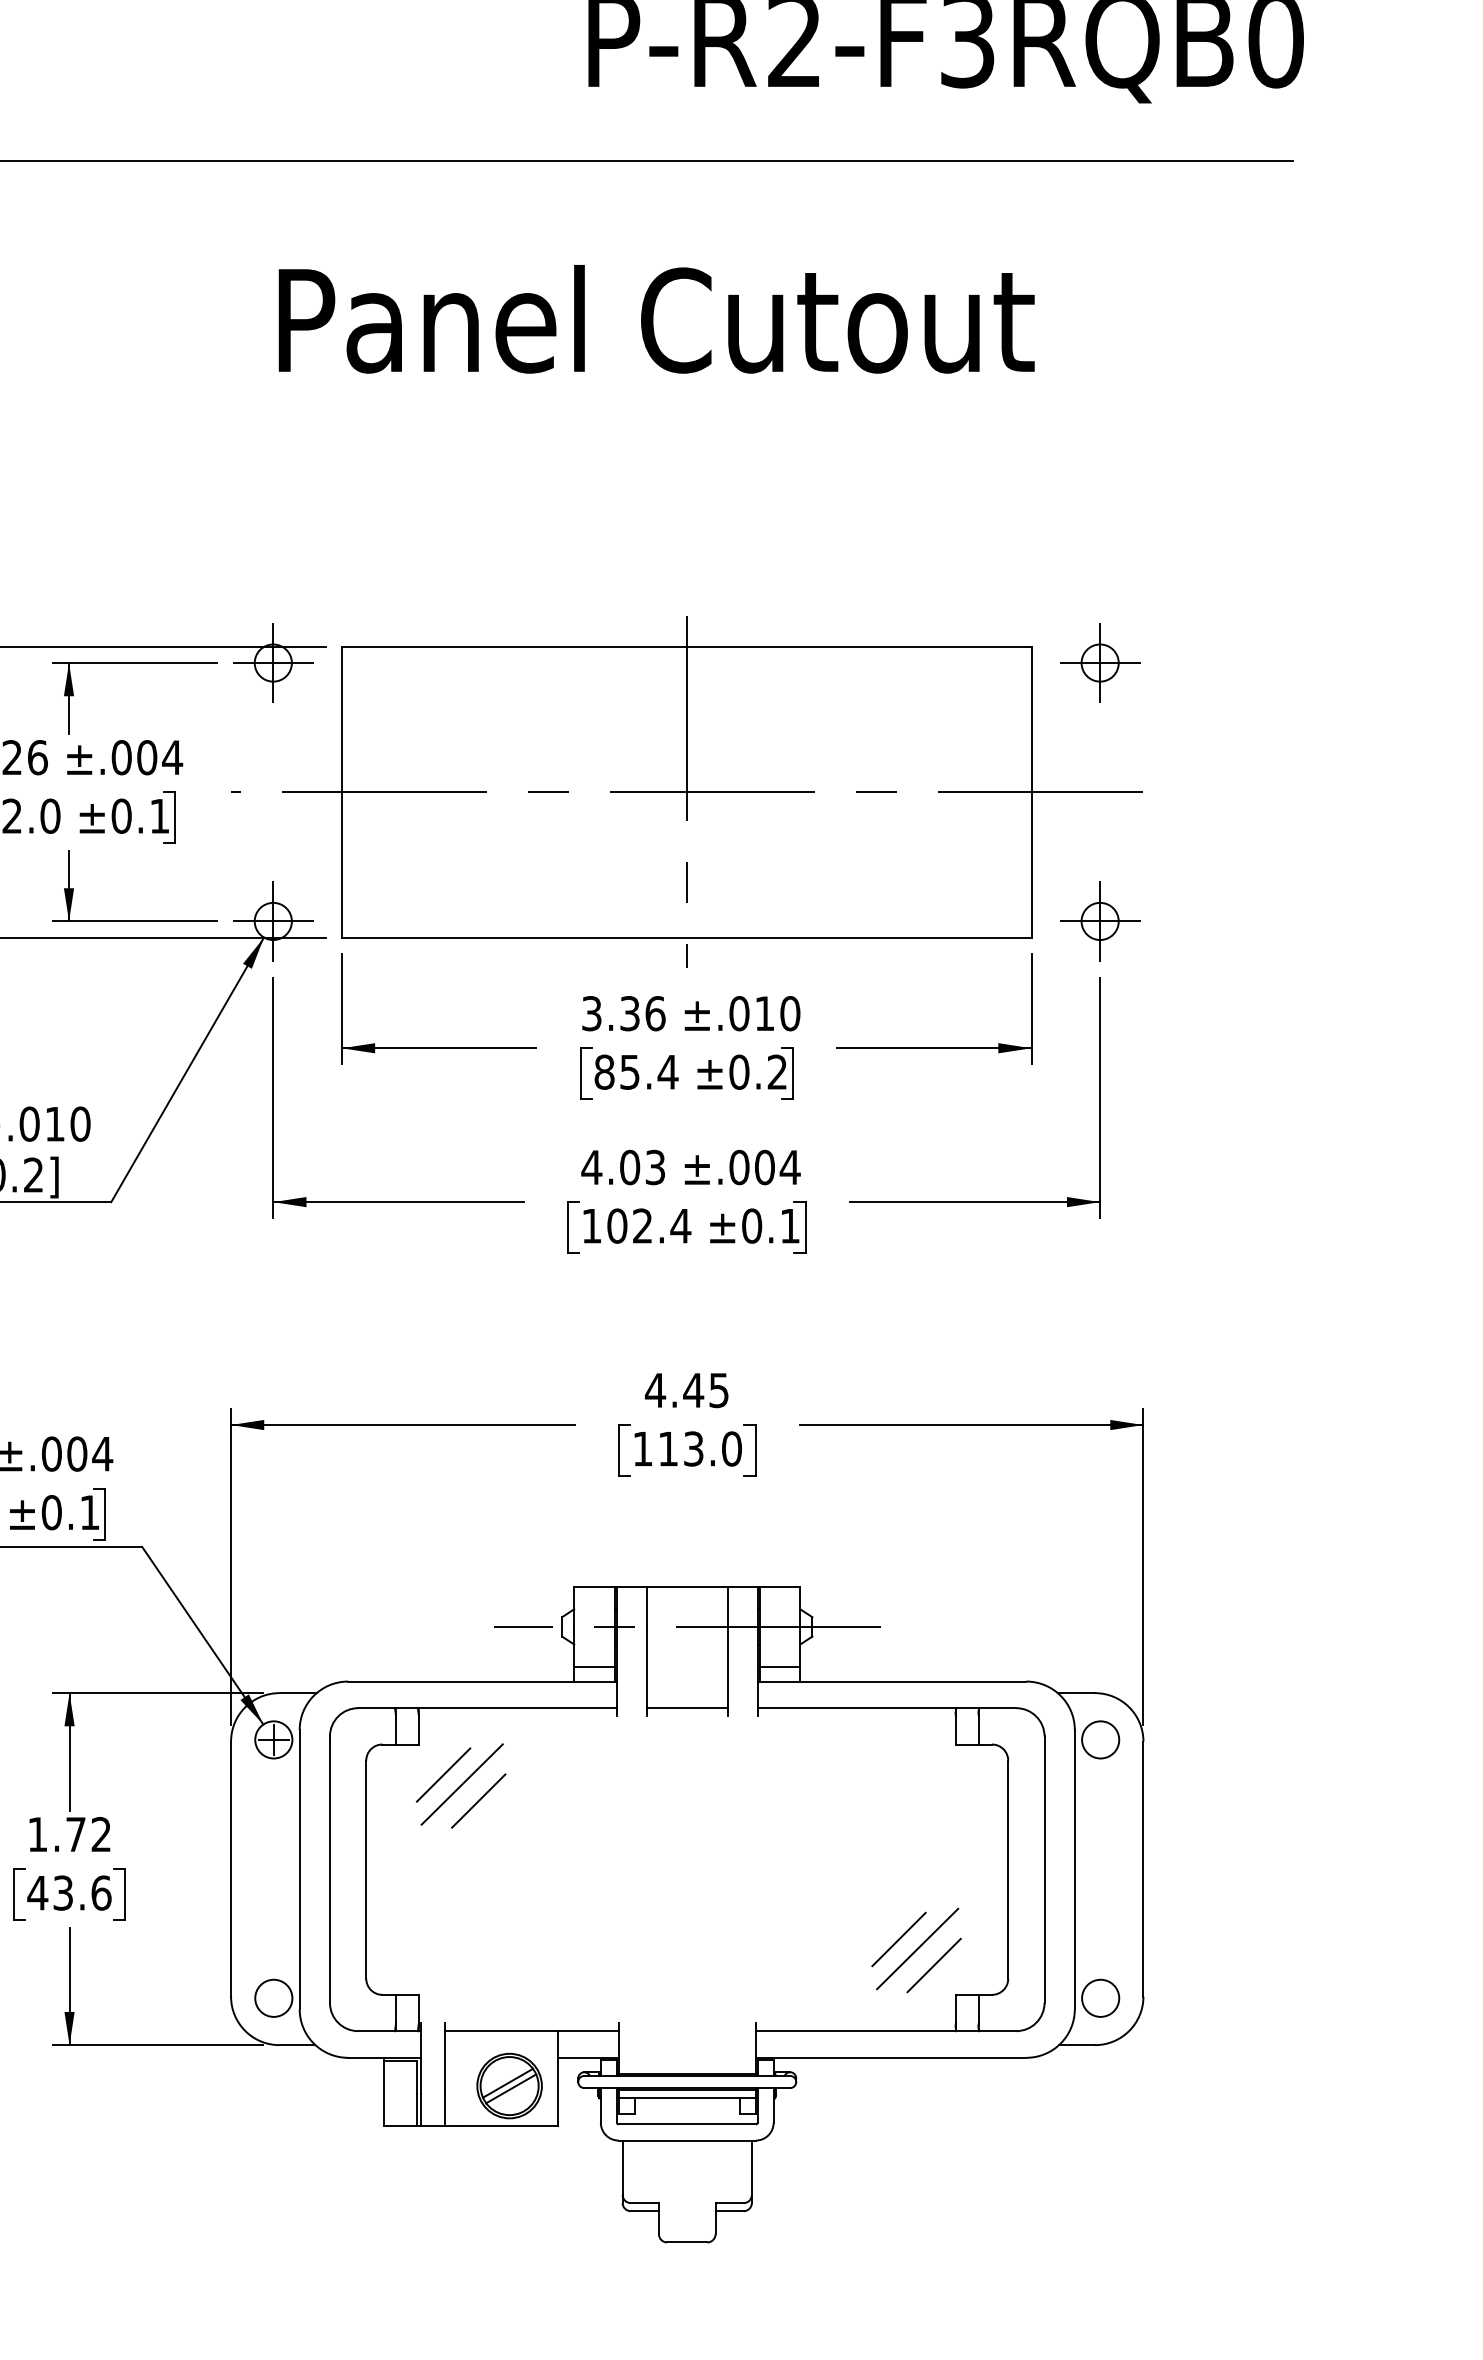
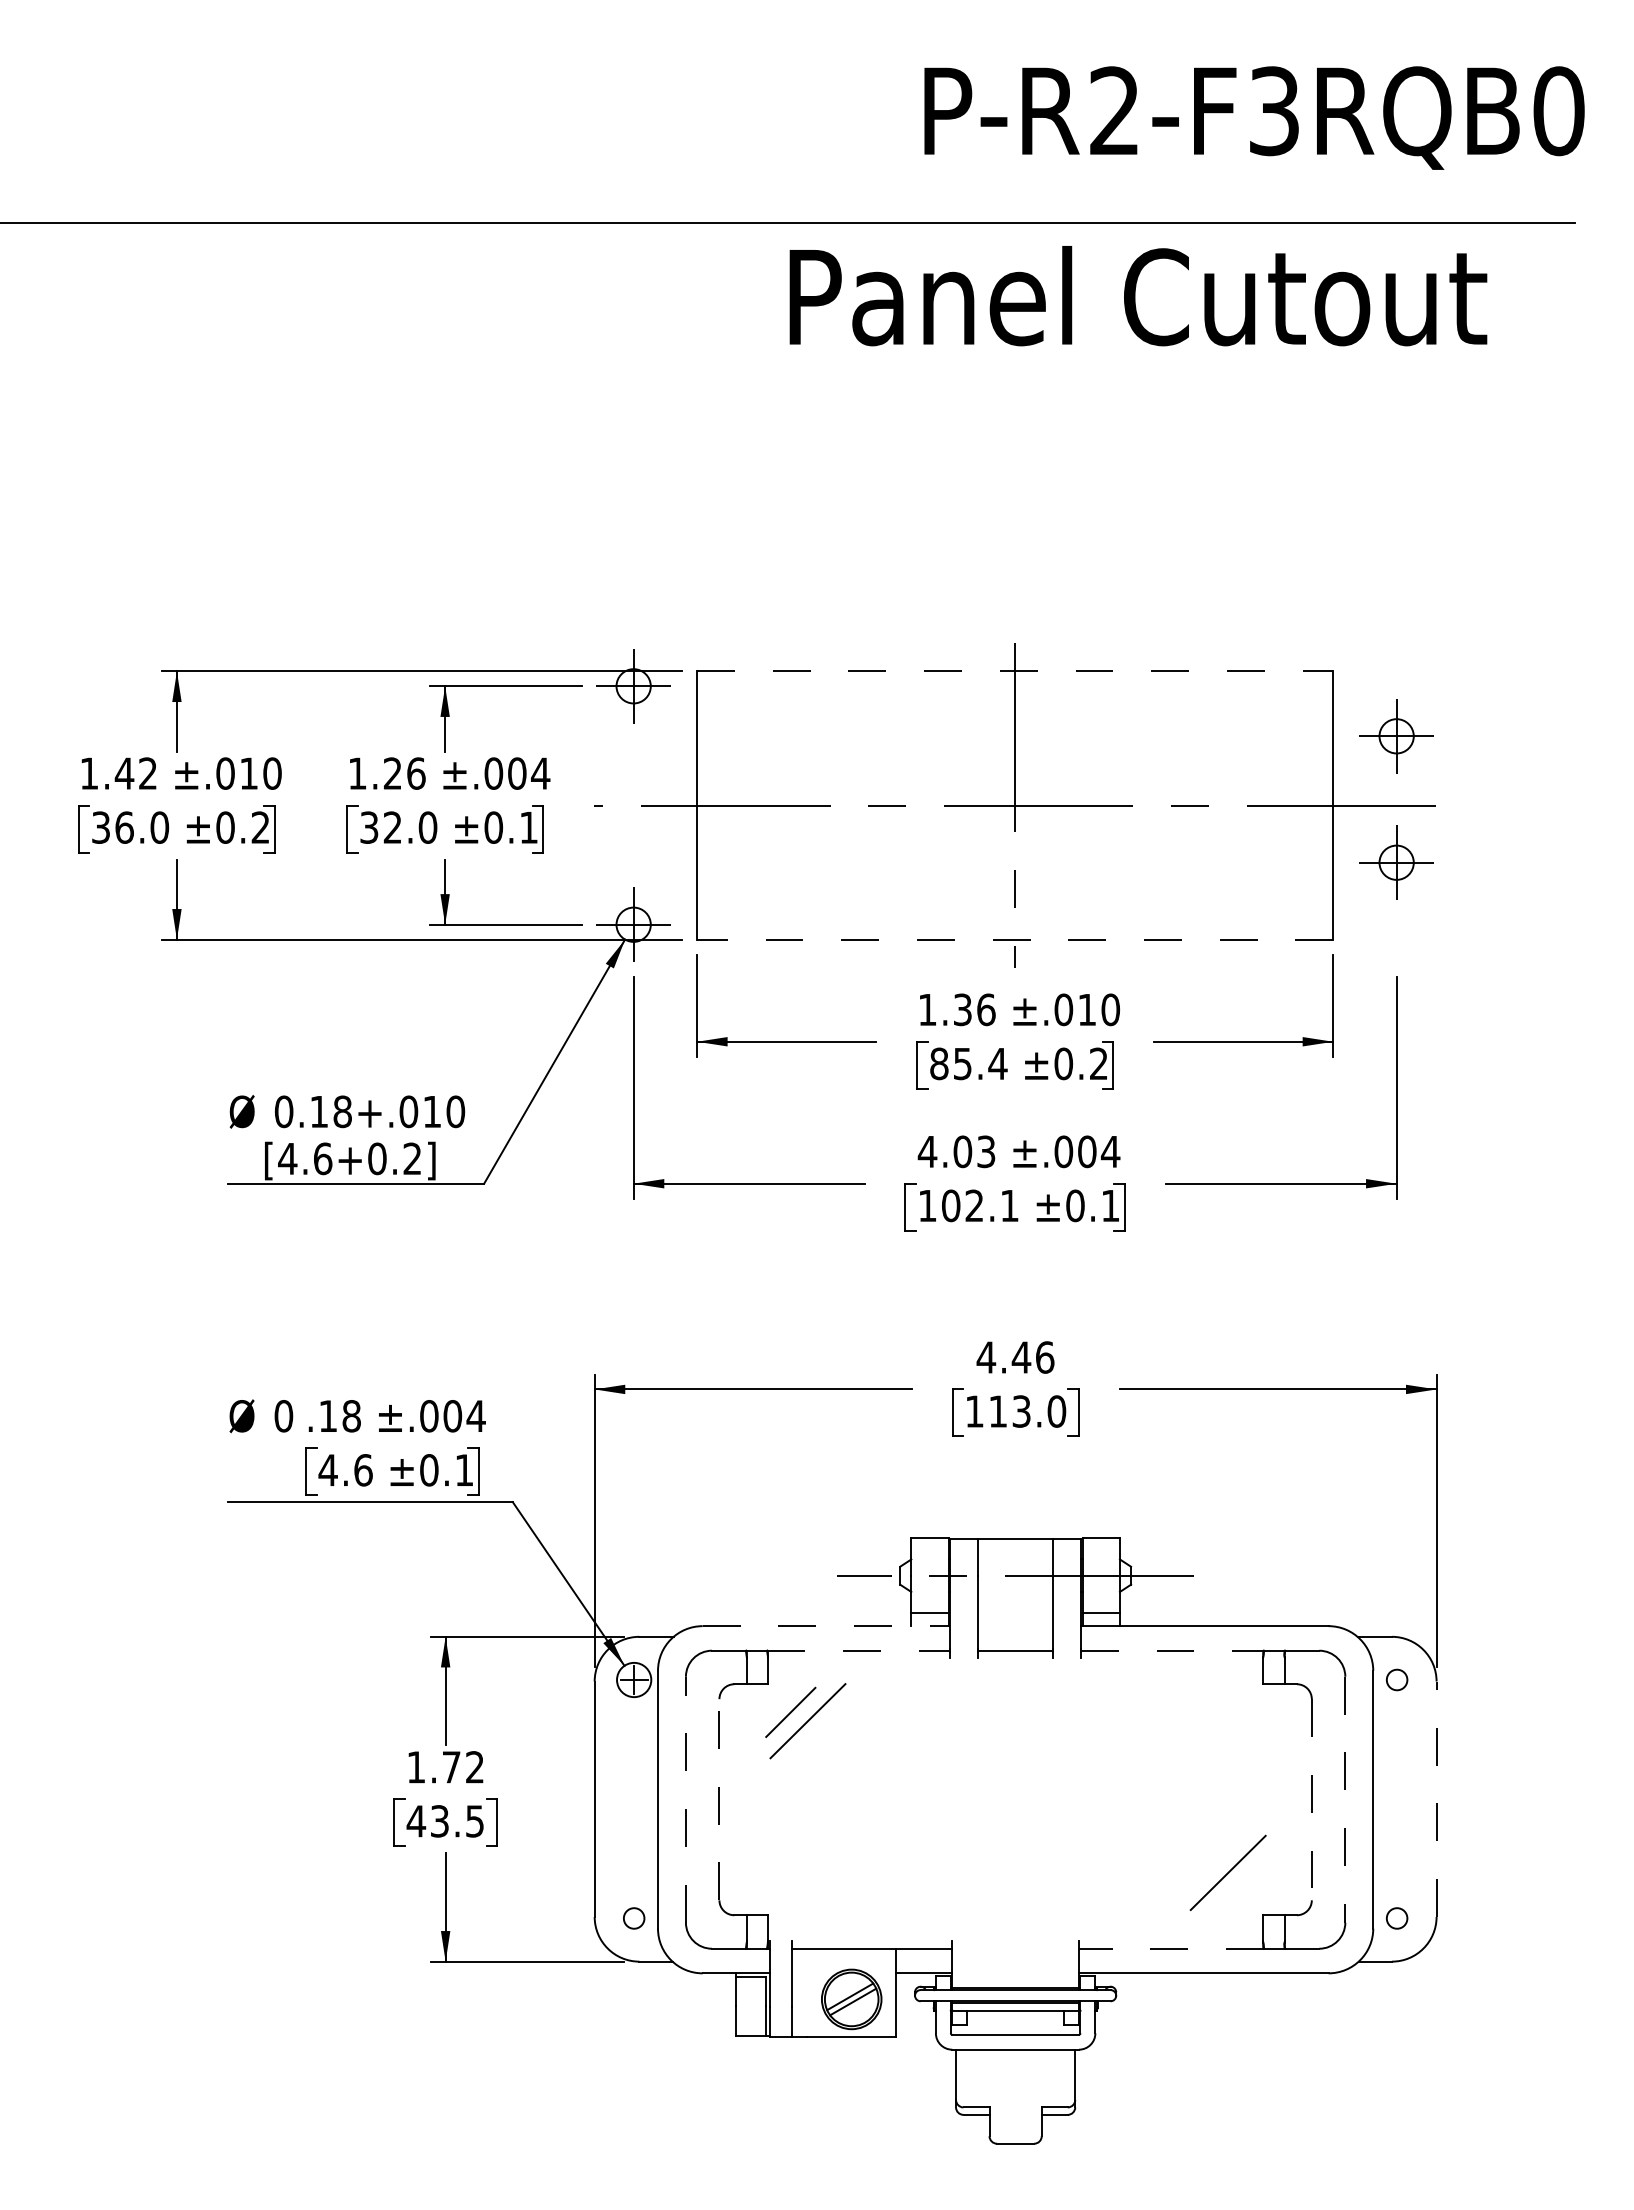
text: (656, 319) -> (1138, 296), moved
line: (687, 647) -> (1015, 671), solid -> dashed
part: (1099, 663) -> (1396, 736), moved
part: (1099, 921) -> (1396, 862), moved
line: (686, 937) -> (1014, 939), solid -> dashed
text: (591, 1013) -> (927, 1009), 3.36 -> 1.36
text: (680, 1225) -> (1009, 1205), 102.4 -> 102.1
text: (719, 1390) -> (1045, 1357), 4.45 -> 4.46
line: (482, 1681) -> (826, 1626), solid -> dashed
line: (516, 1707) -> (858, 1650), solid -> dashed
line: (857, 1707) -> (1172, 1650), solid -> dashed
circle: (1099, 1739) -> (1396, 1679), size x0.6
line: (477, 1800) -> (822, 1735), removed
line: (329, 1869) -> (685, 1799), solid -> dashed
line: (366, 1869) -> (719, 1799), solid -> dashed
line: (1007, 1869) -> (1311, 1799), solid -> dashed
line: (1044, 1869) -> (1345, 1799), solid -> dashed
line: (1143, 1869) -> (1436, 1799), solid -> dashed
text: (101, 1893) -> (475, 1821), 43.6 -> 43.5
line: (898, 1938) -> (1210, 1863), removed
line: (934, 1964) -> (1243, 1887), removed
circle: (274, 1998) -> (634, 1918), size x0.6
circle: (1099, 1998) -> (1396, 1918), size x0.6
line: (856, 2030) -> (1171, 1948), solid -> dashed

